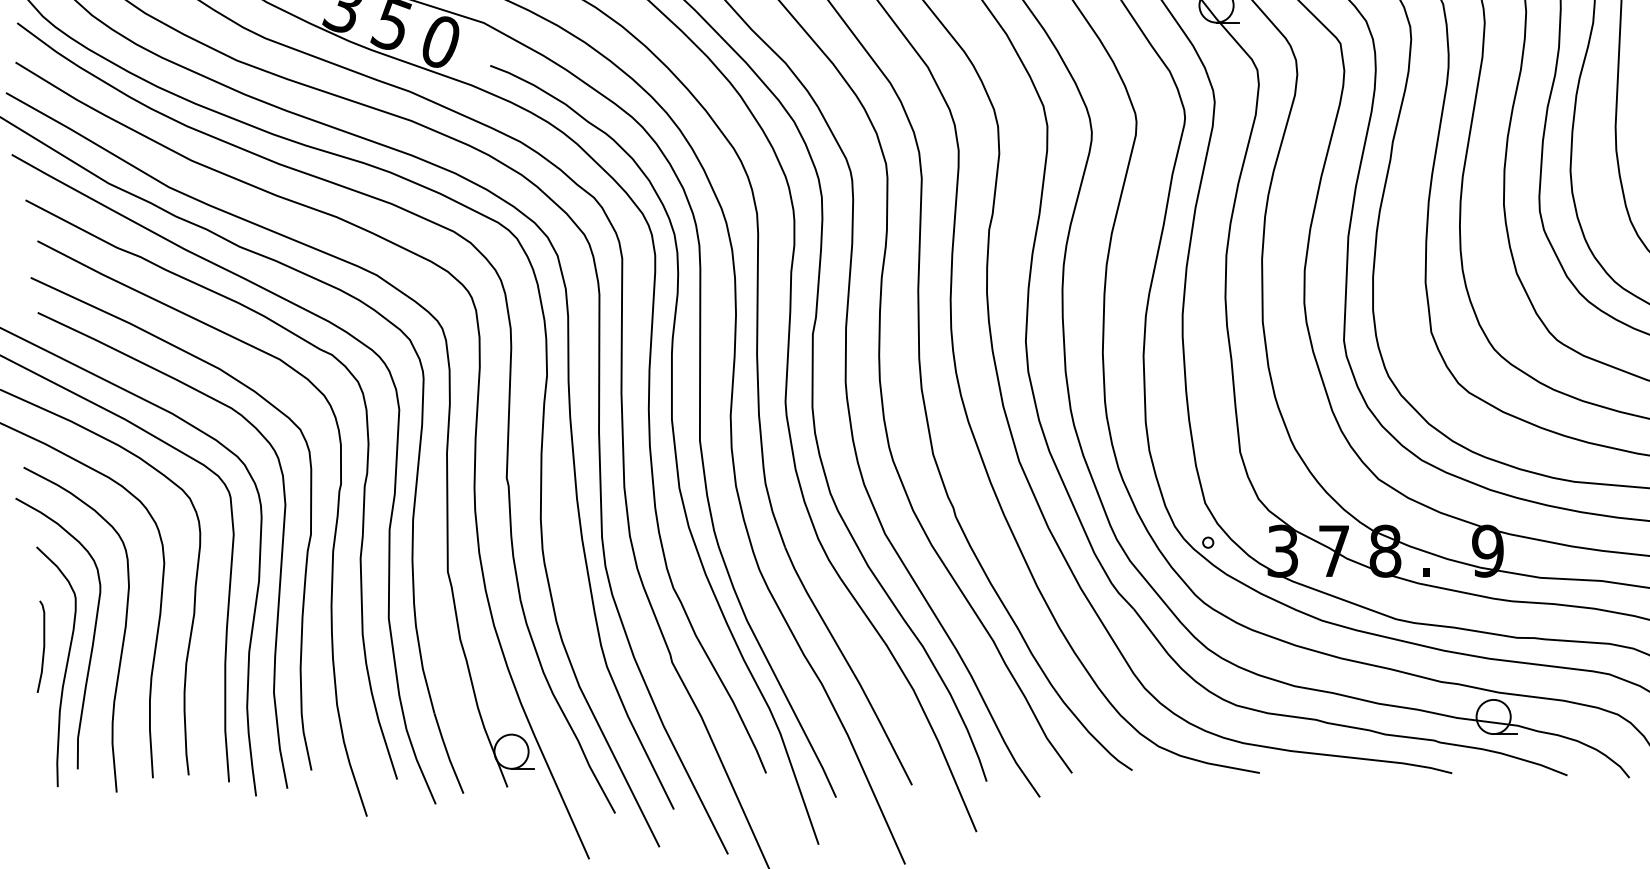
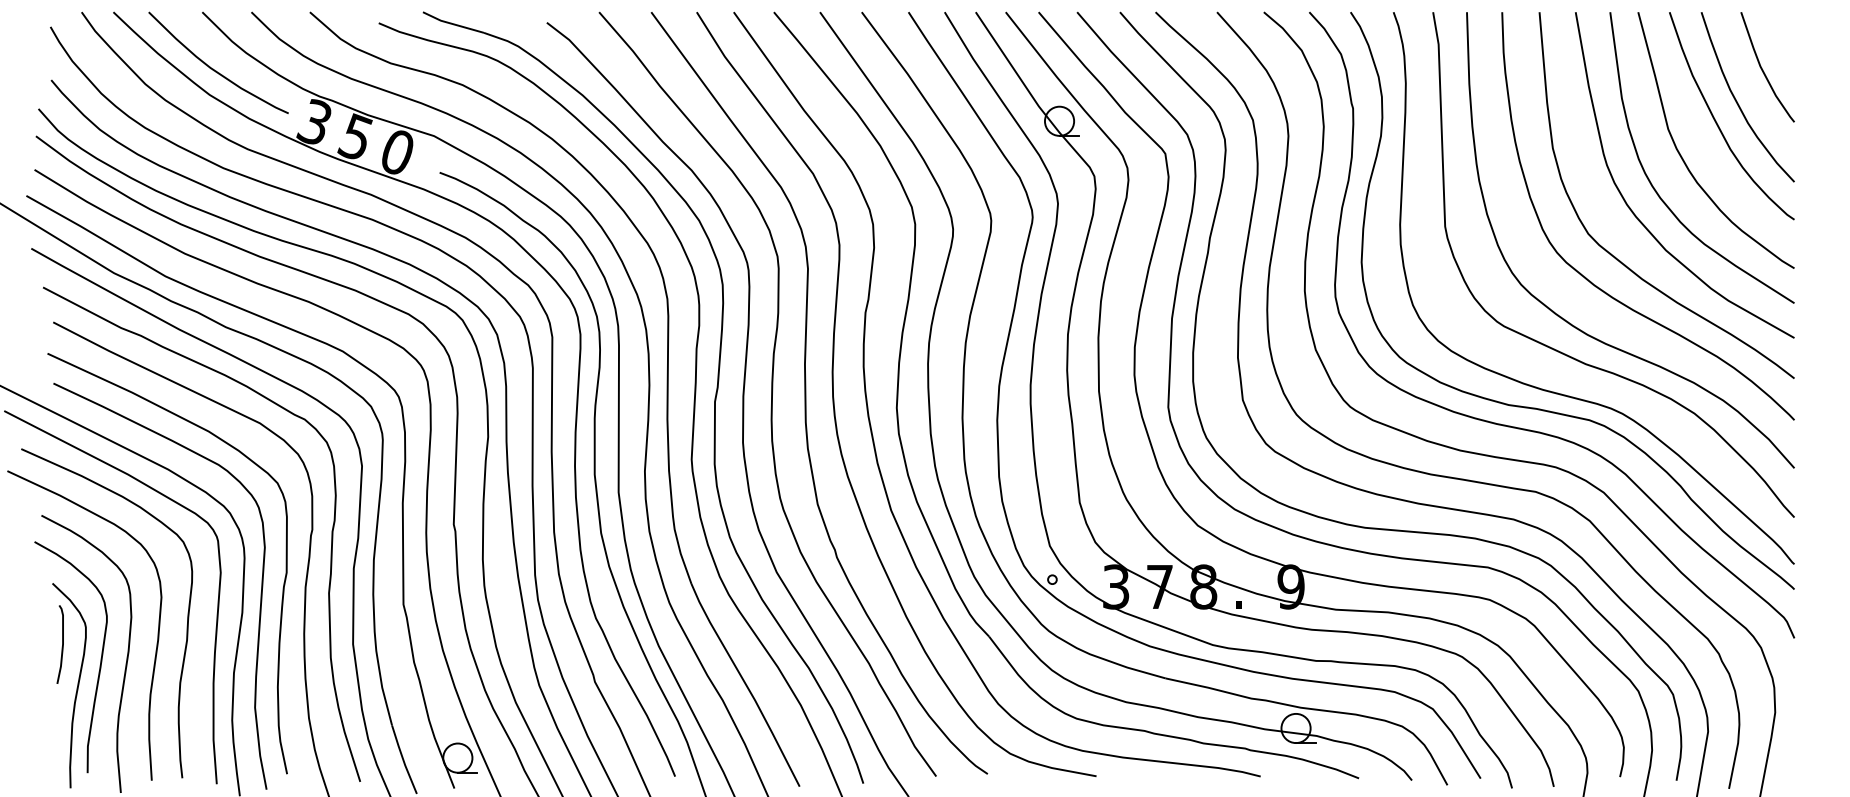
curve: (43, 646) -> (62, 644), moved

